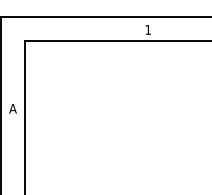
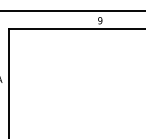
text: (148, 29) -> (100, 20), 1 -> 9

